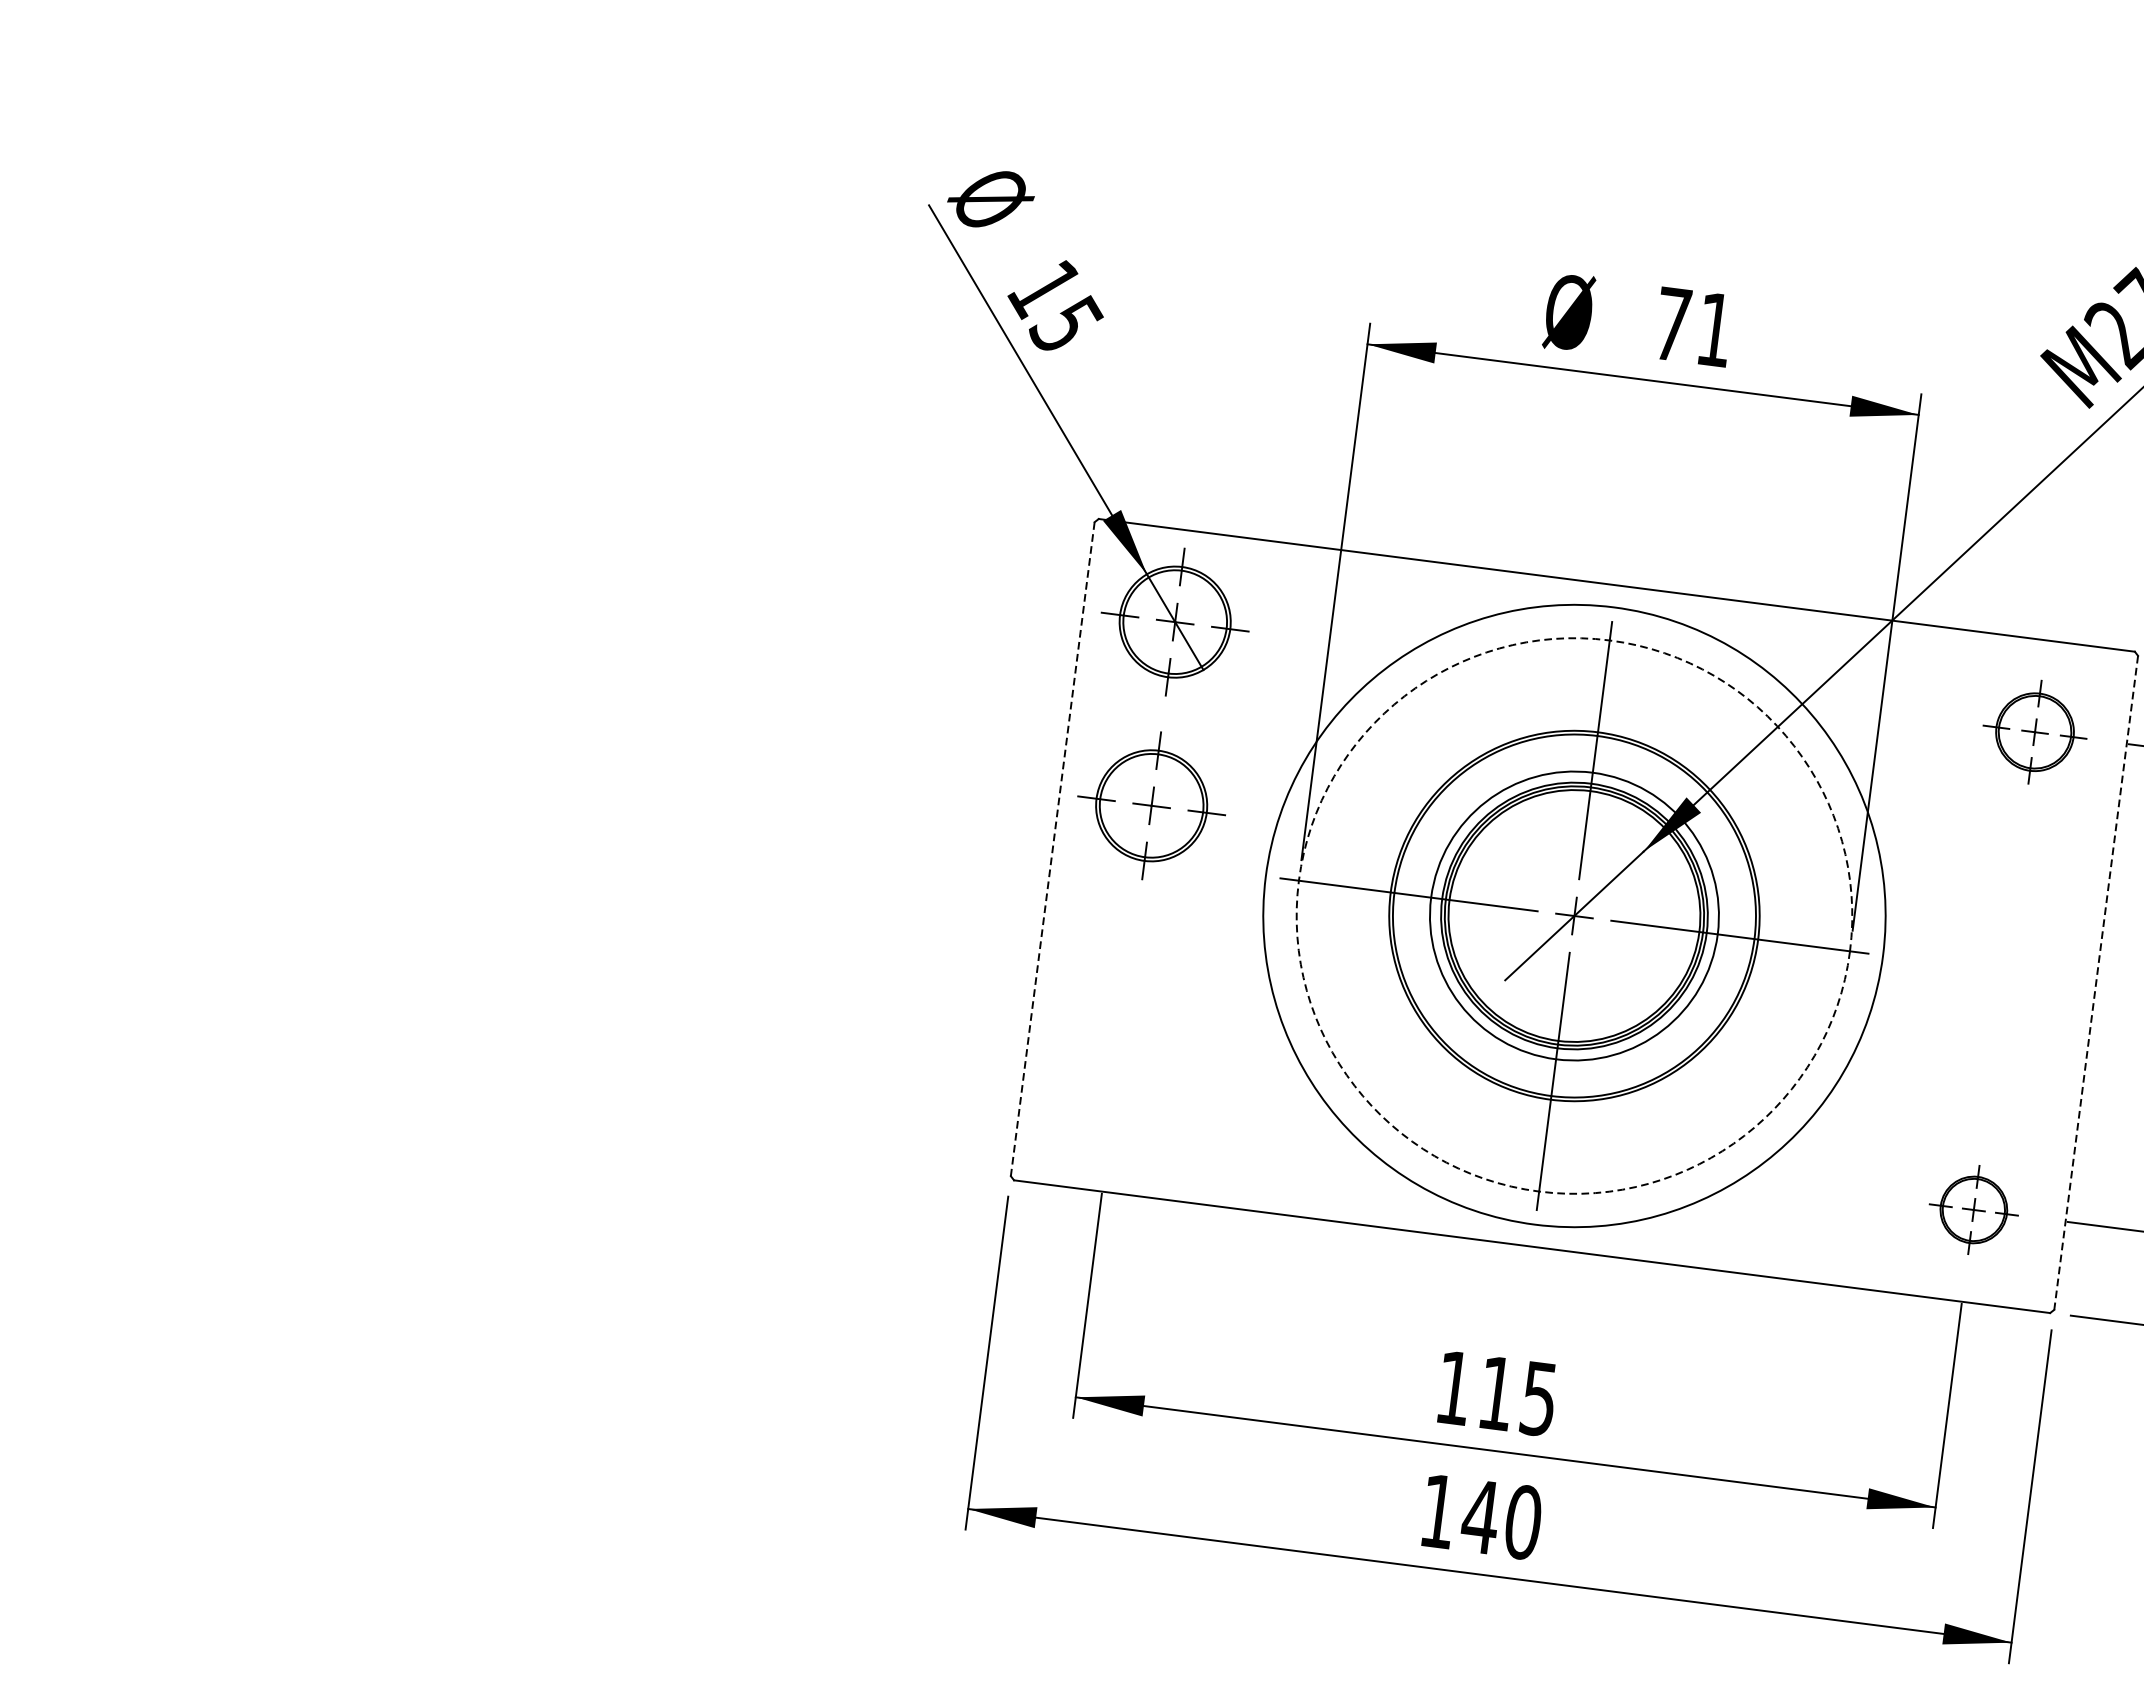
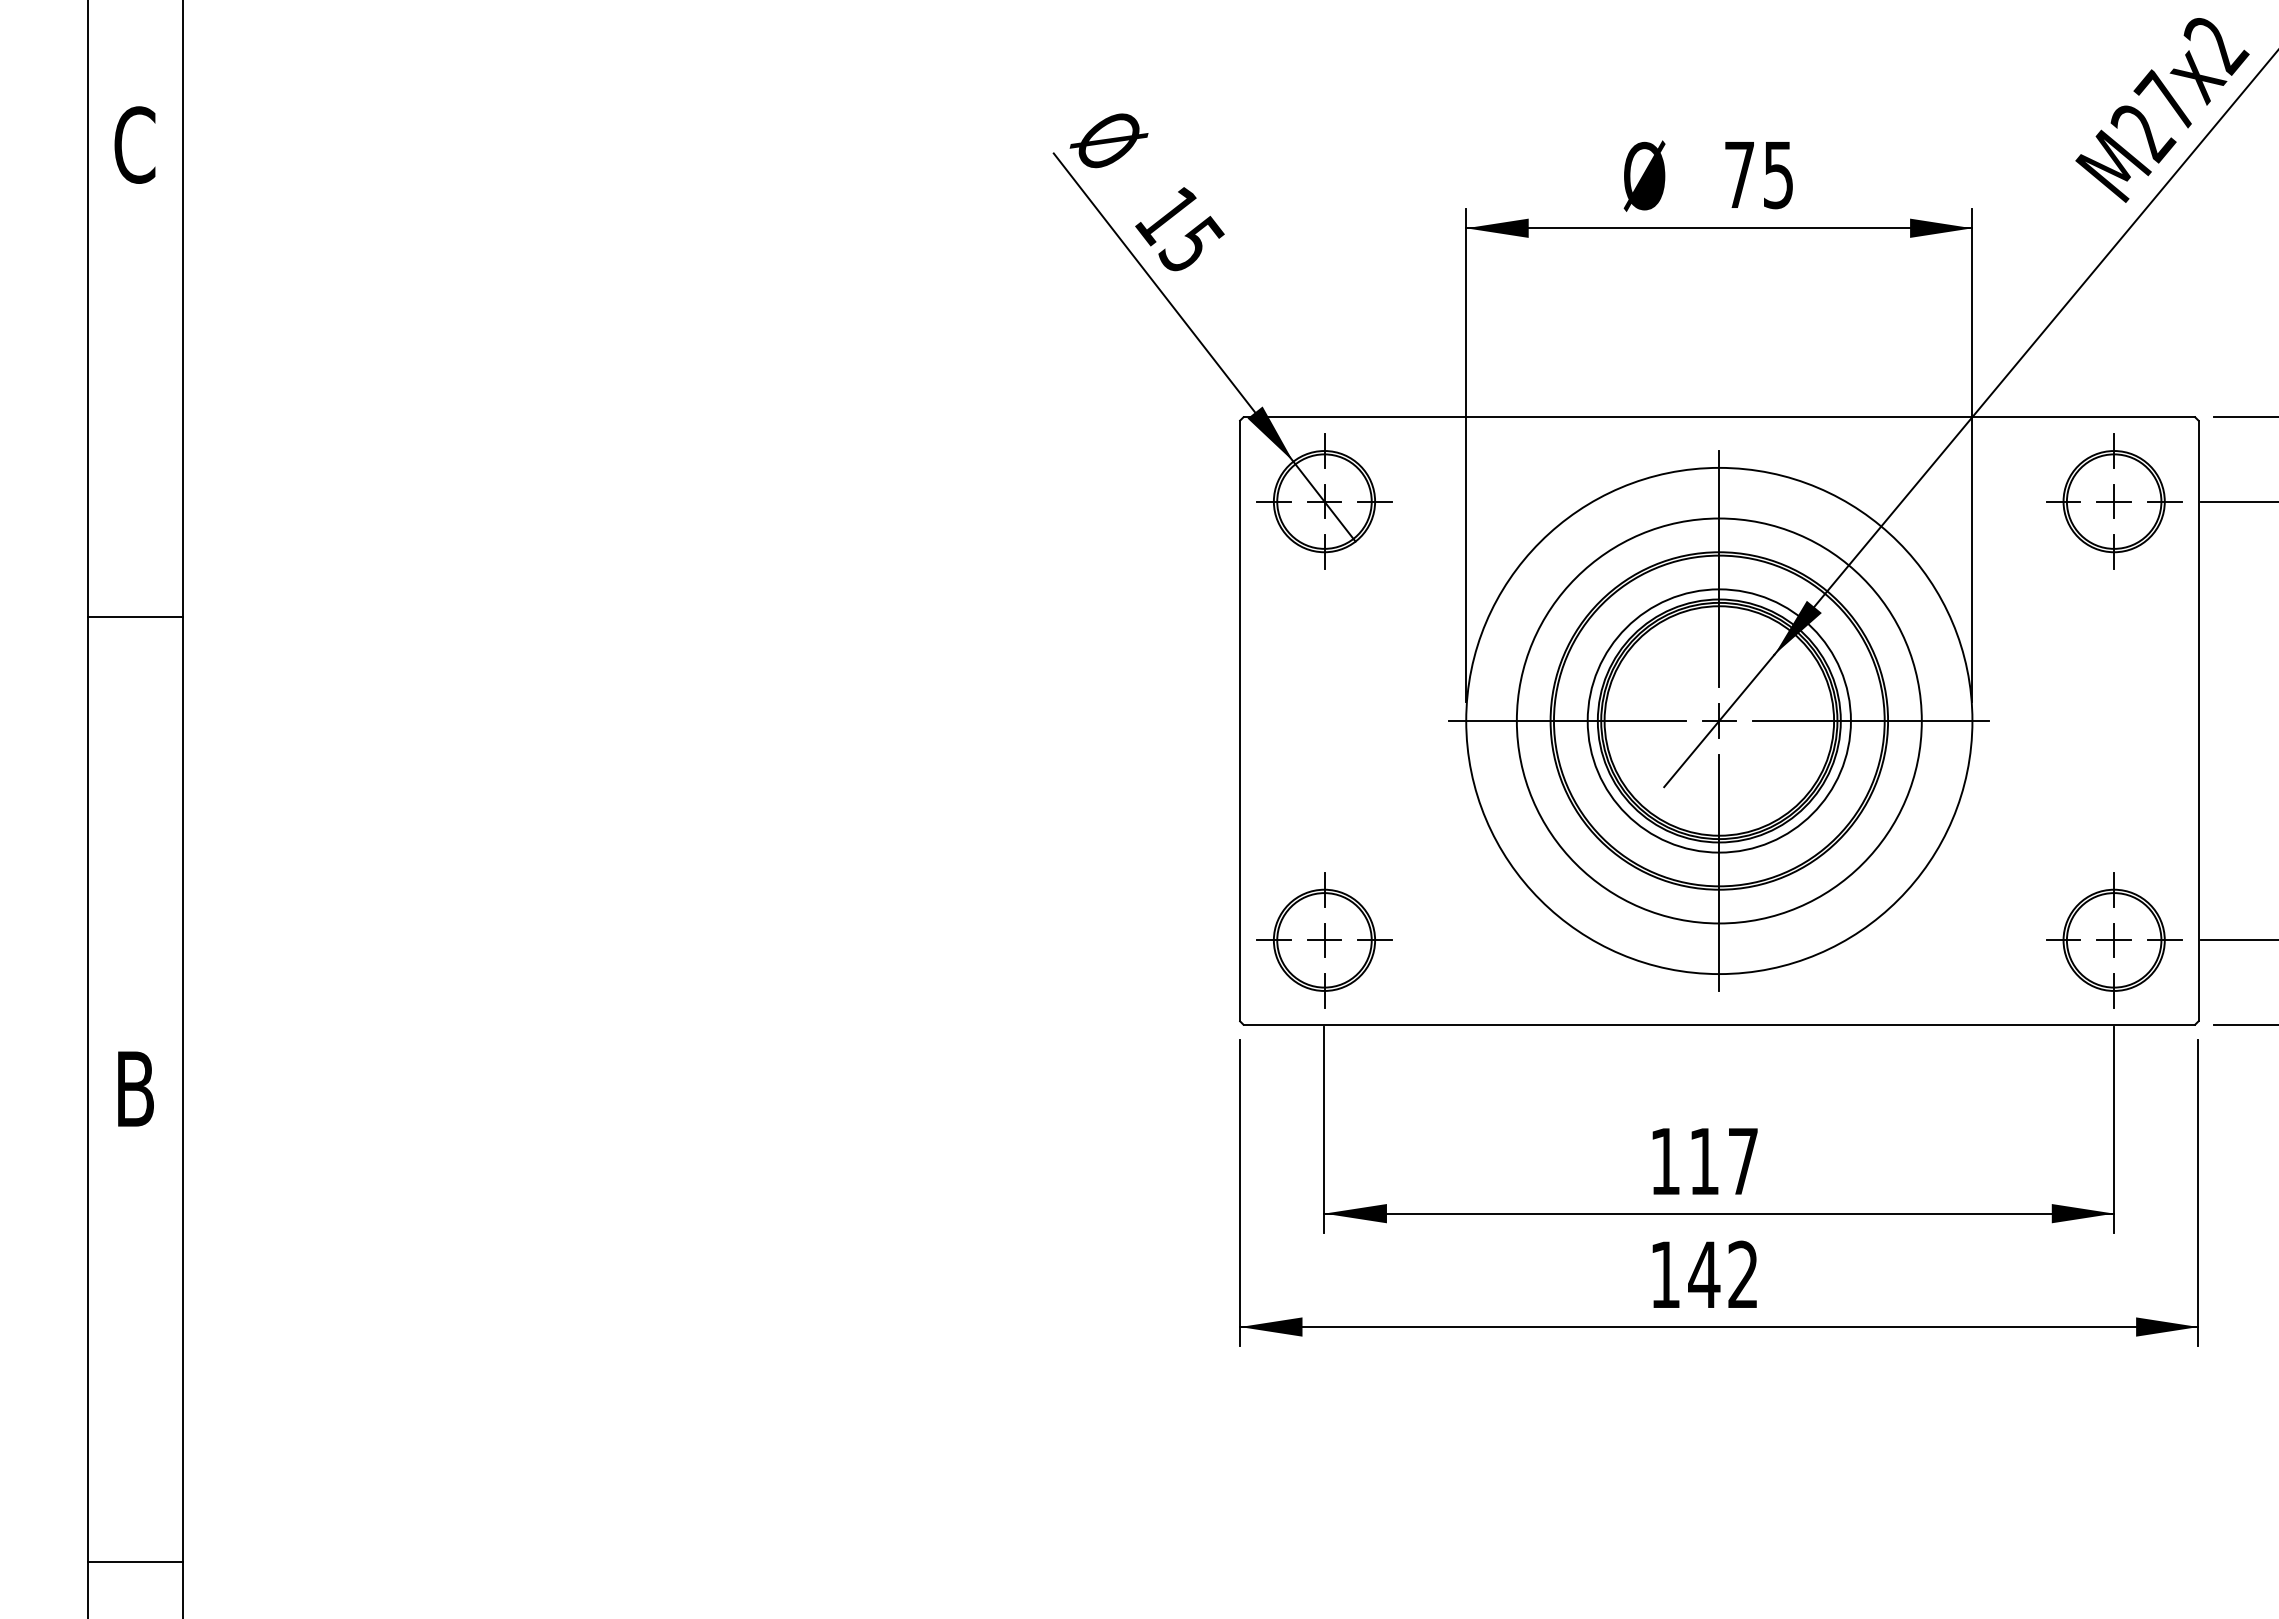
text: (1714, 330) -> (1778, 175), 71 -> 75
part: (2035, 732) -> (2114, 501), size x1.43
part: (1151, 805) -> (1324, 940), moved
line: (1053, 849) -> (1240, 721), dashed -> solid
circle: (1573, 915) -> (1718, 720), size x0.71
circle: (1574, 915) -> (1719, 720), dashed -> solid
line: (2096, 983) -> (2198, 721), dashed -> solid
part: (1974, 1210) -> (2114, 940), size x1.67
text: (1538, 1398) -> (1742, 1161), 115 -> 117
text: (1523, 1522) -> (1743, 1274), 140 -> 142

